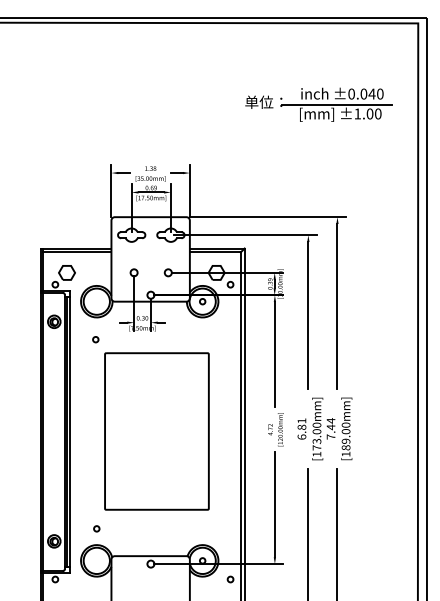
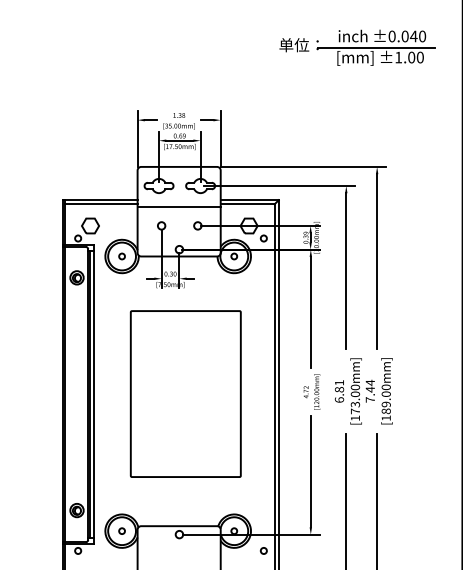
line: (150, 255) -> (178, 207), added
circle: (95, 339) -> (121, 256), moved
circle: (96, 528) -> (121, 530), moved

